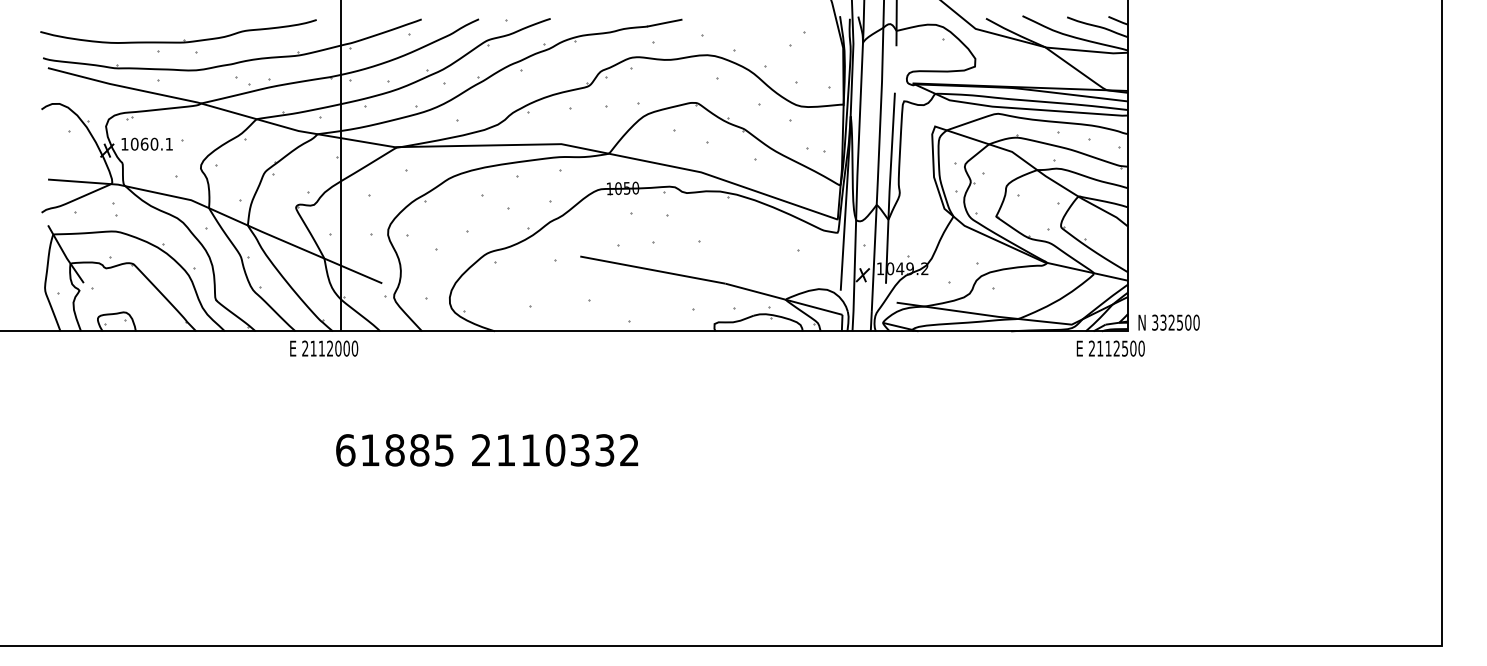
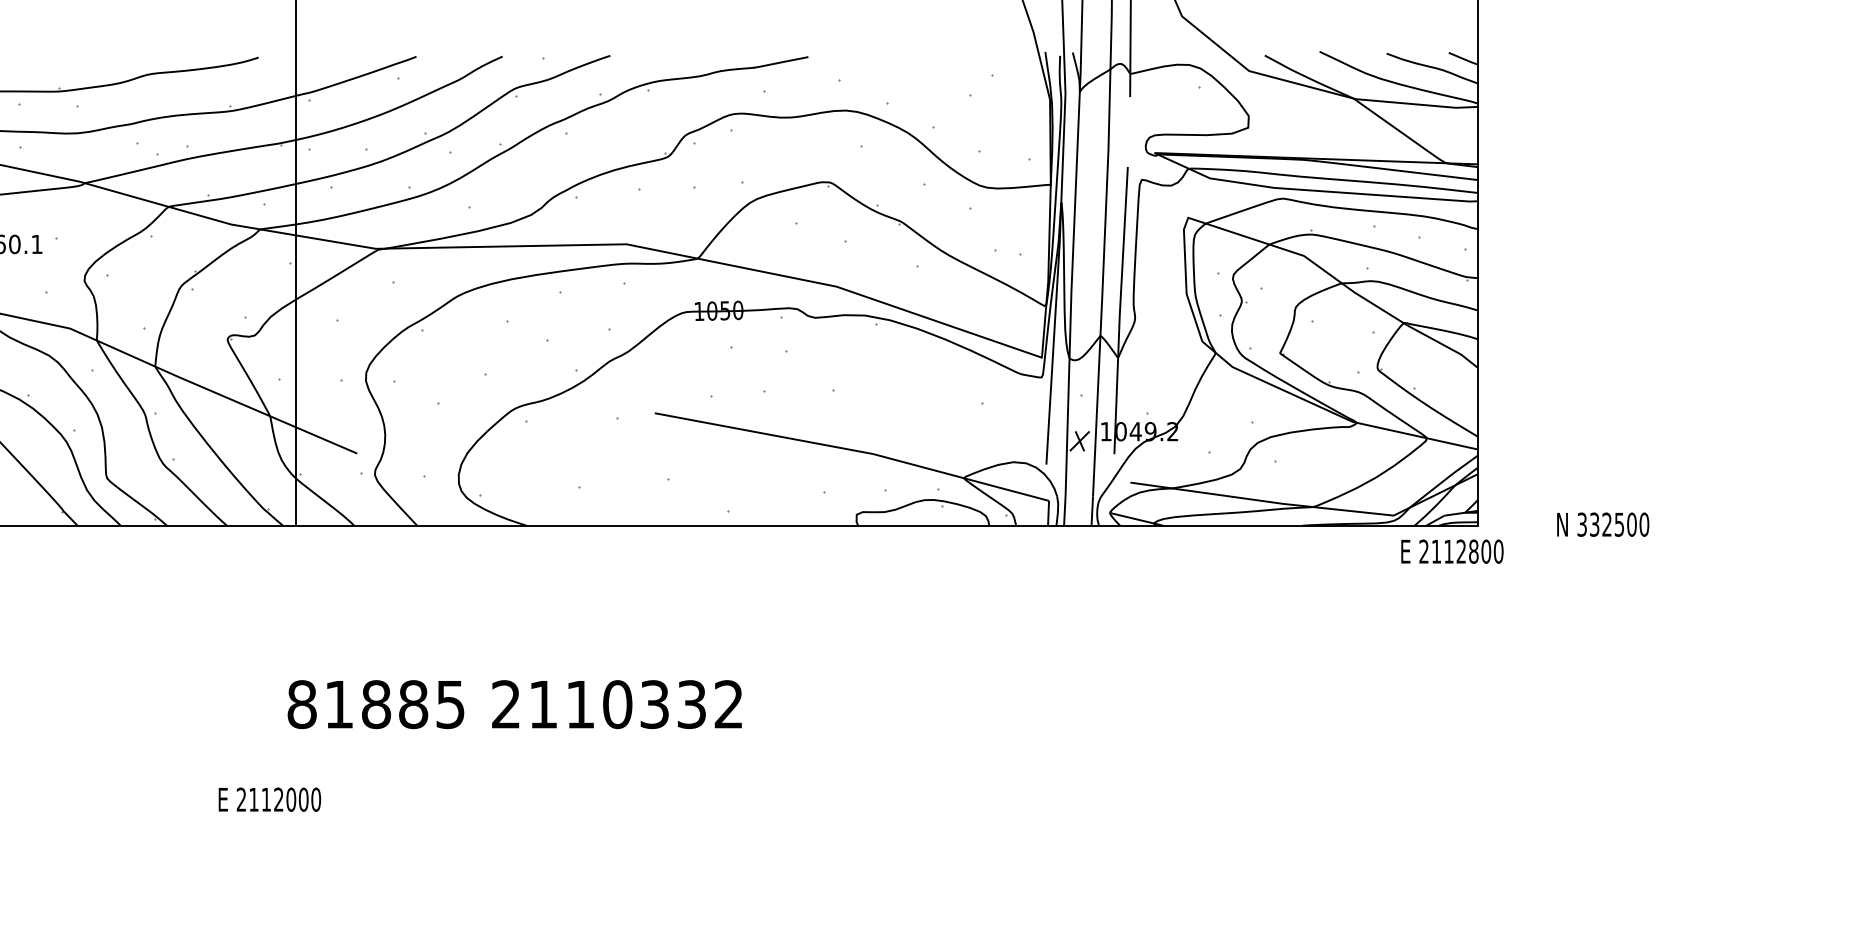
text: (1168, 322) -> (1602, 524), moved
text: (324, 348) -> (270, 799), moved
text: (1124, 348) -> (1472, 551), 2112500 -> 2112800
text: (345, 450) -> (301, 704), 61885 -> 81885

